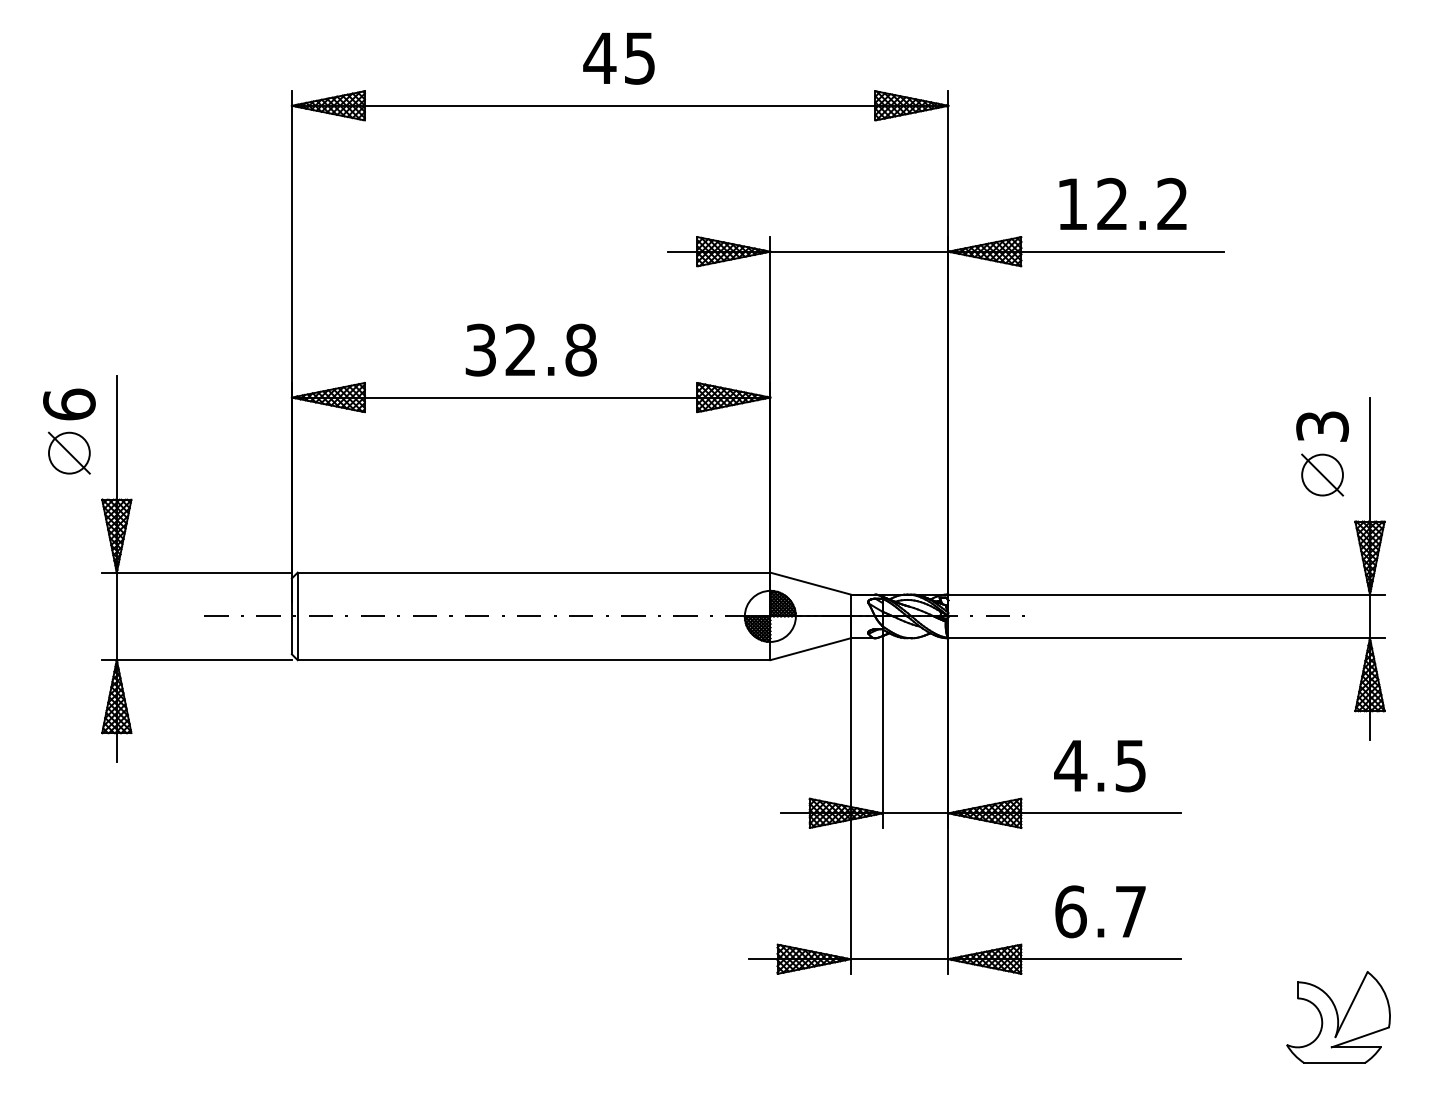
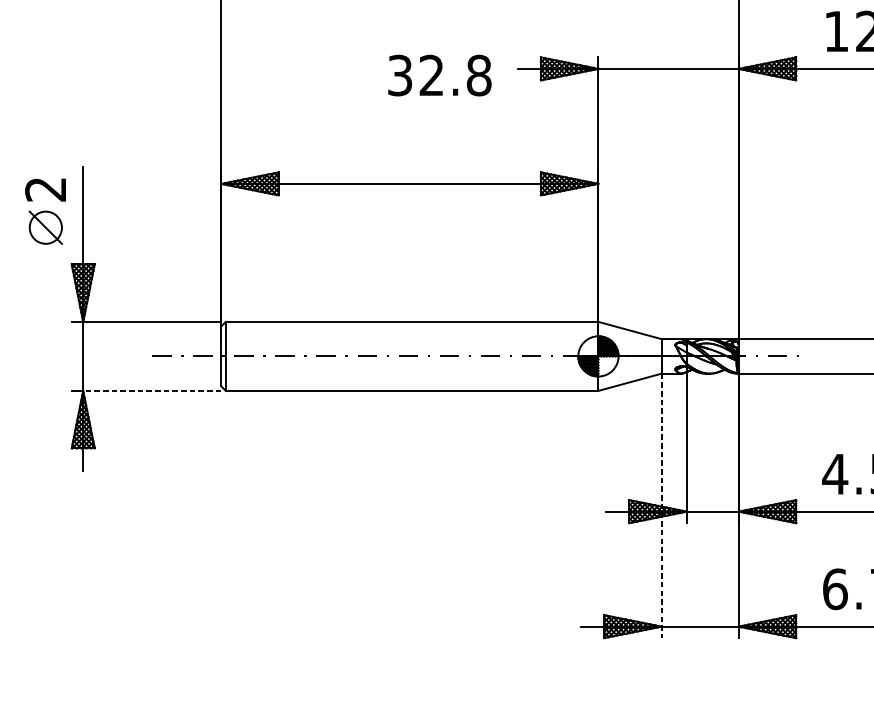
text: (530, 349) -> (439, 75), moved
text: (69, 404) -> (45, 189), 6 -> 2
line: (204, 660) -> (152, 391), solid -> dashed
line: (850, 795) -> (661, 497), solid -> dashed

